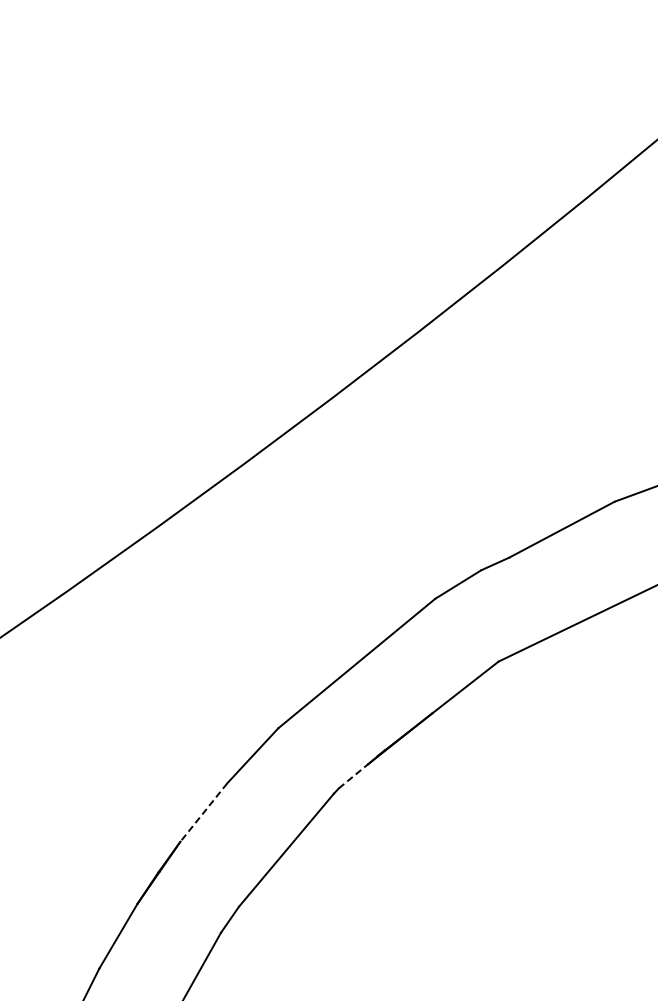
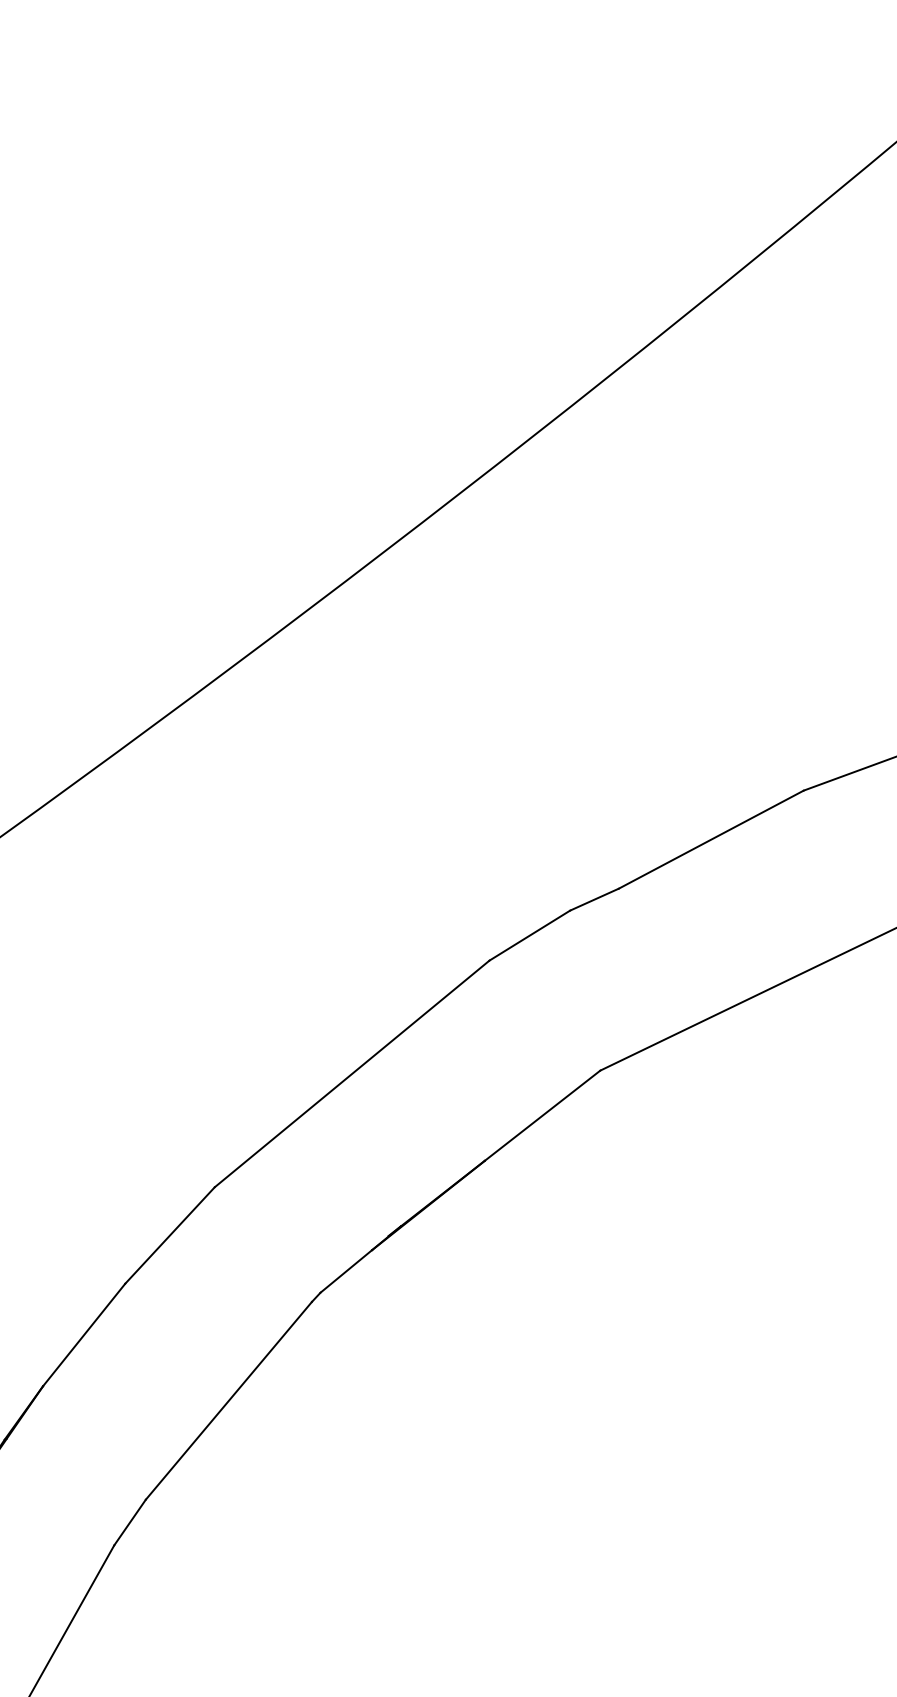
line: (353, 775) -> (346, 1270), dashed -> solid
line: (203, 812) -> (83, 1334), dashed -> solid

